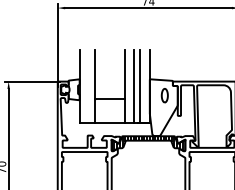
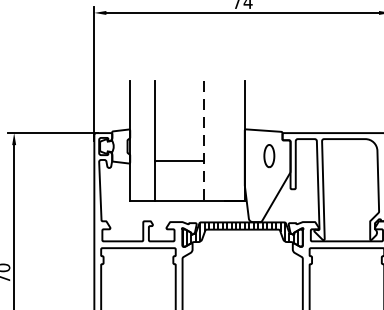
line: (124, 86) -> (203, 141), solid -> dashed
line: (134, 86) -> (219, 141), removed
line: (140, 86) -> (229, 141), removed

